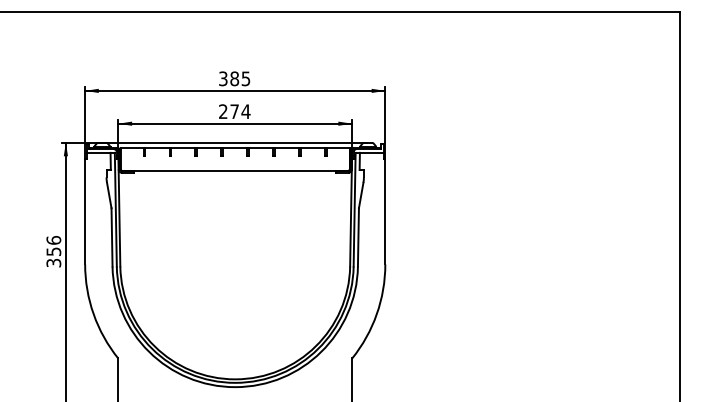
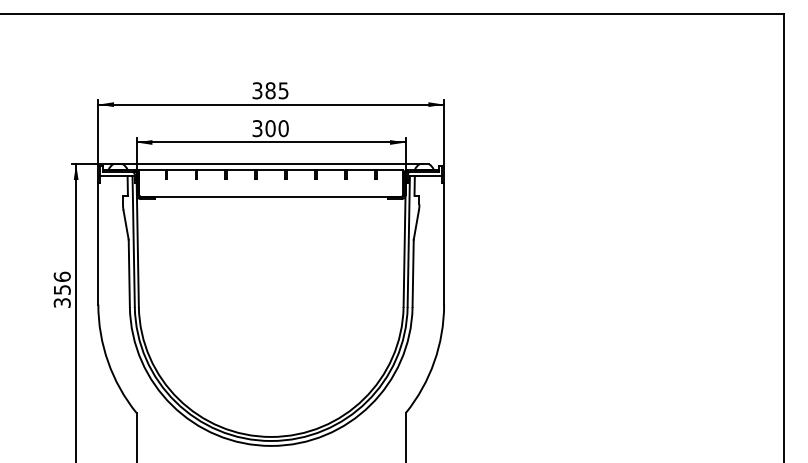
text: (234, 111) -> (270, 128), 274 -> 300

